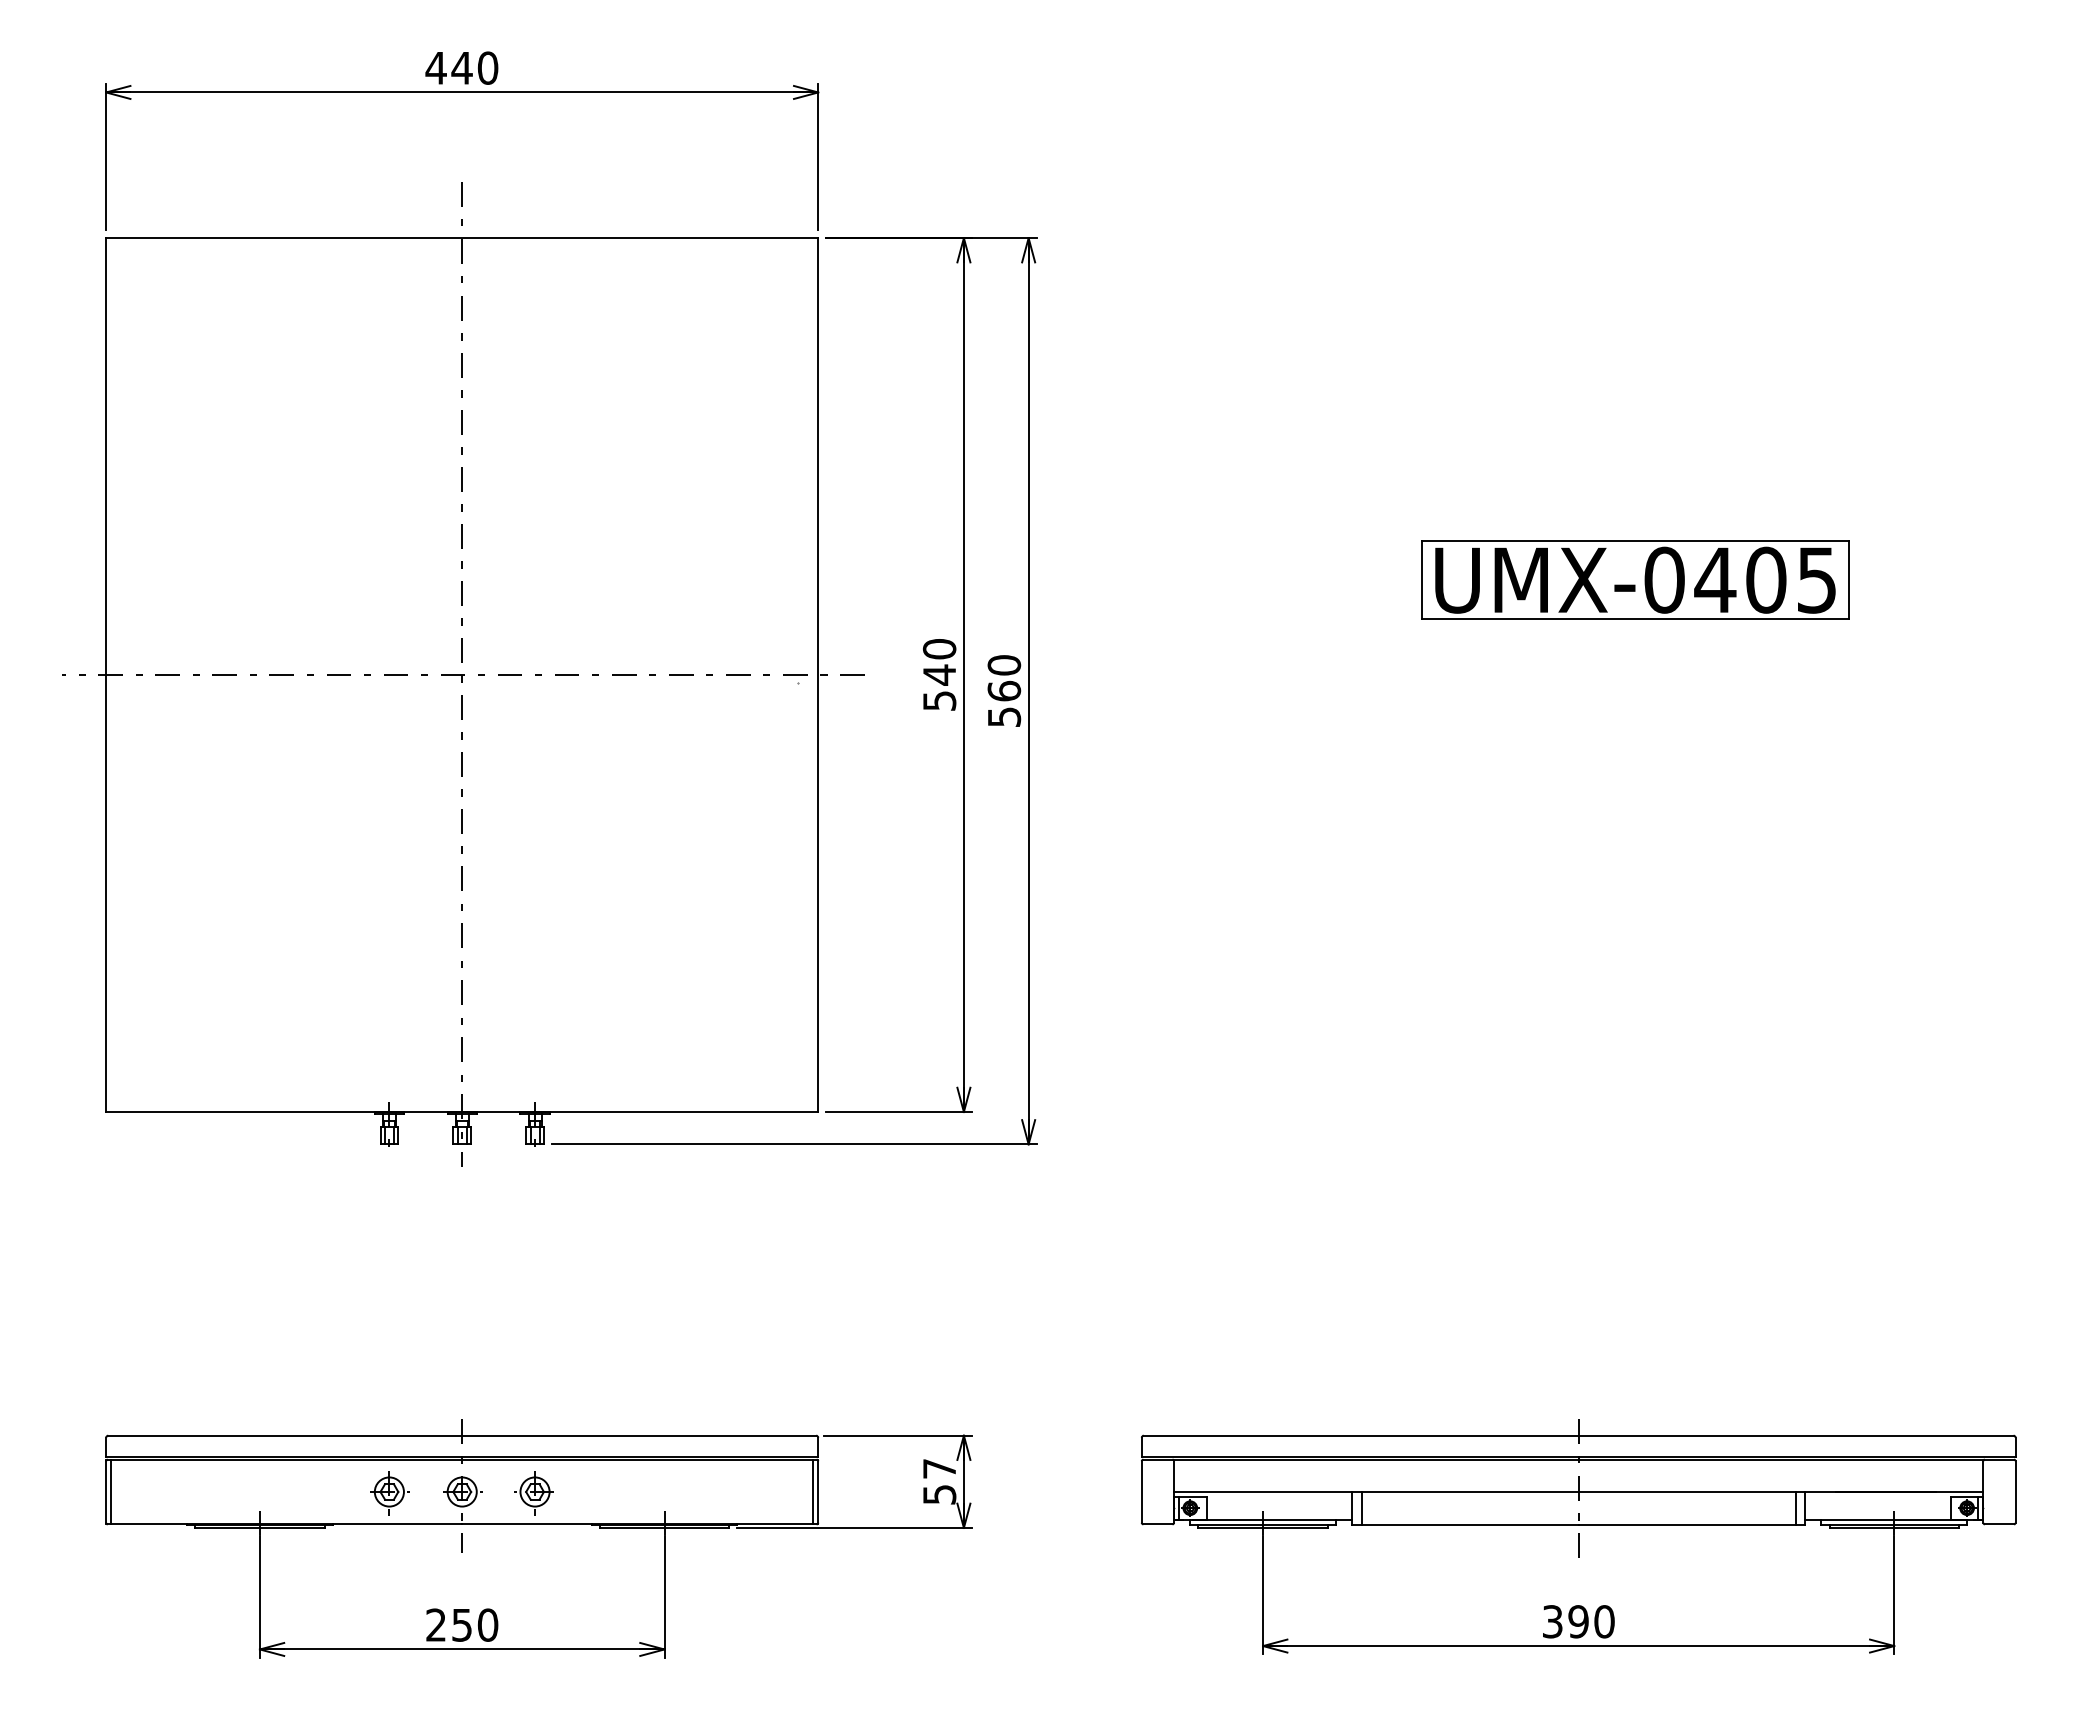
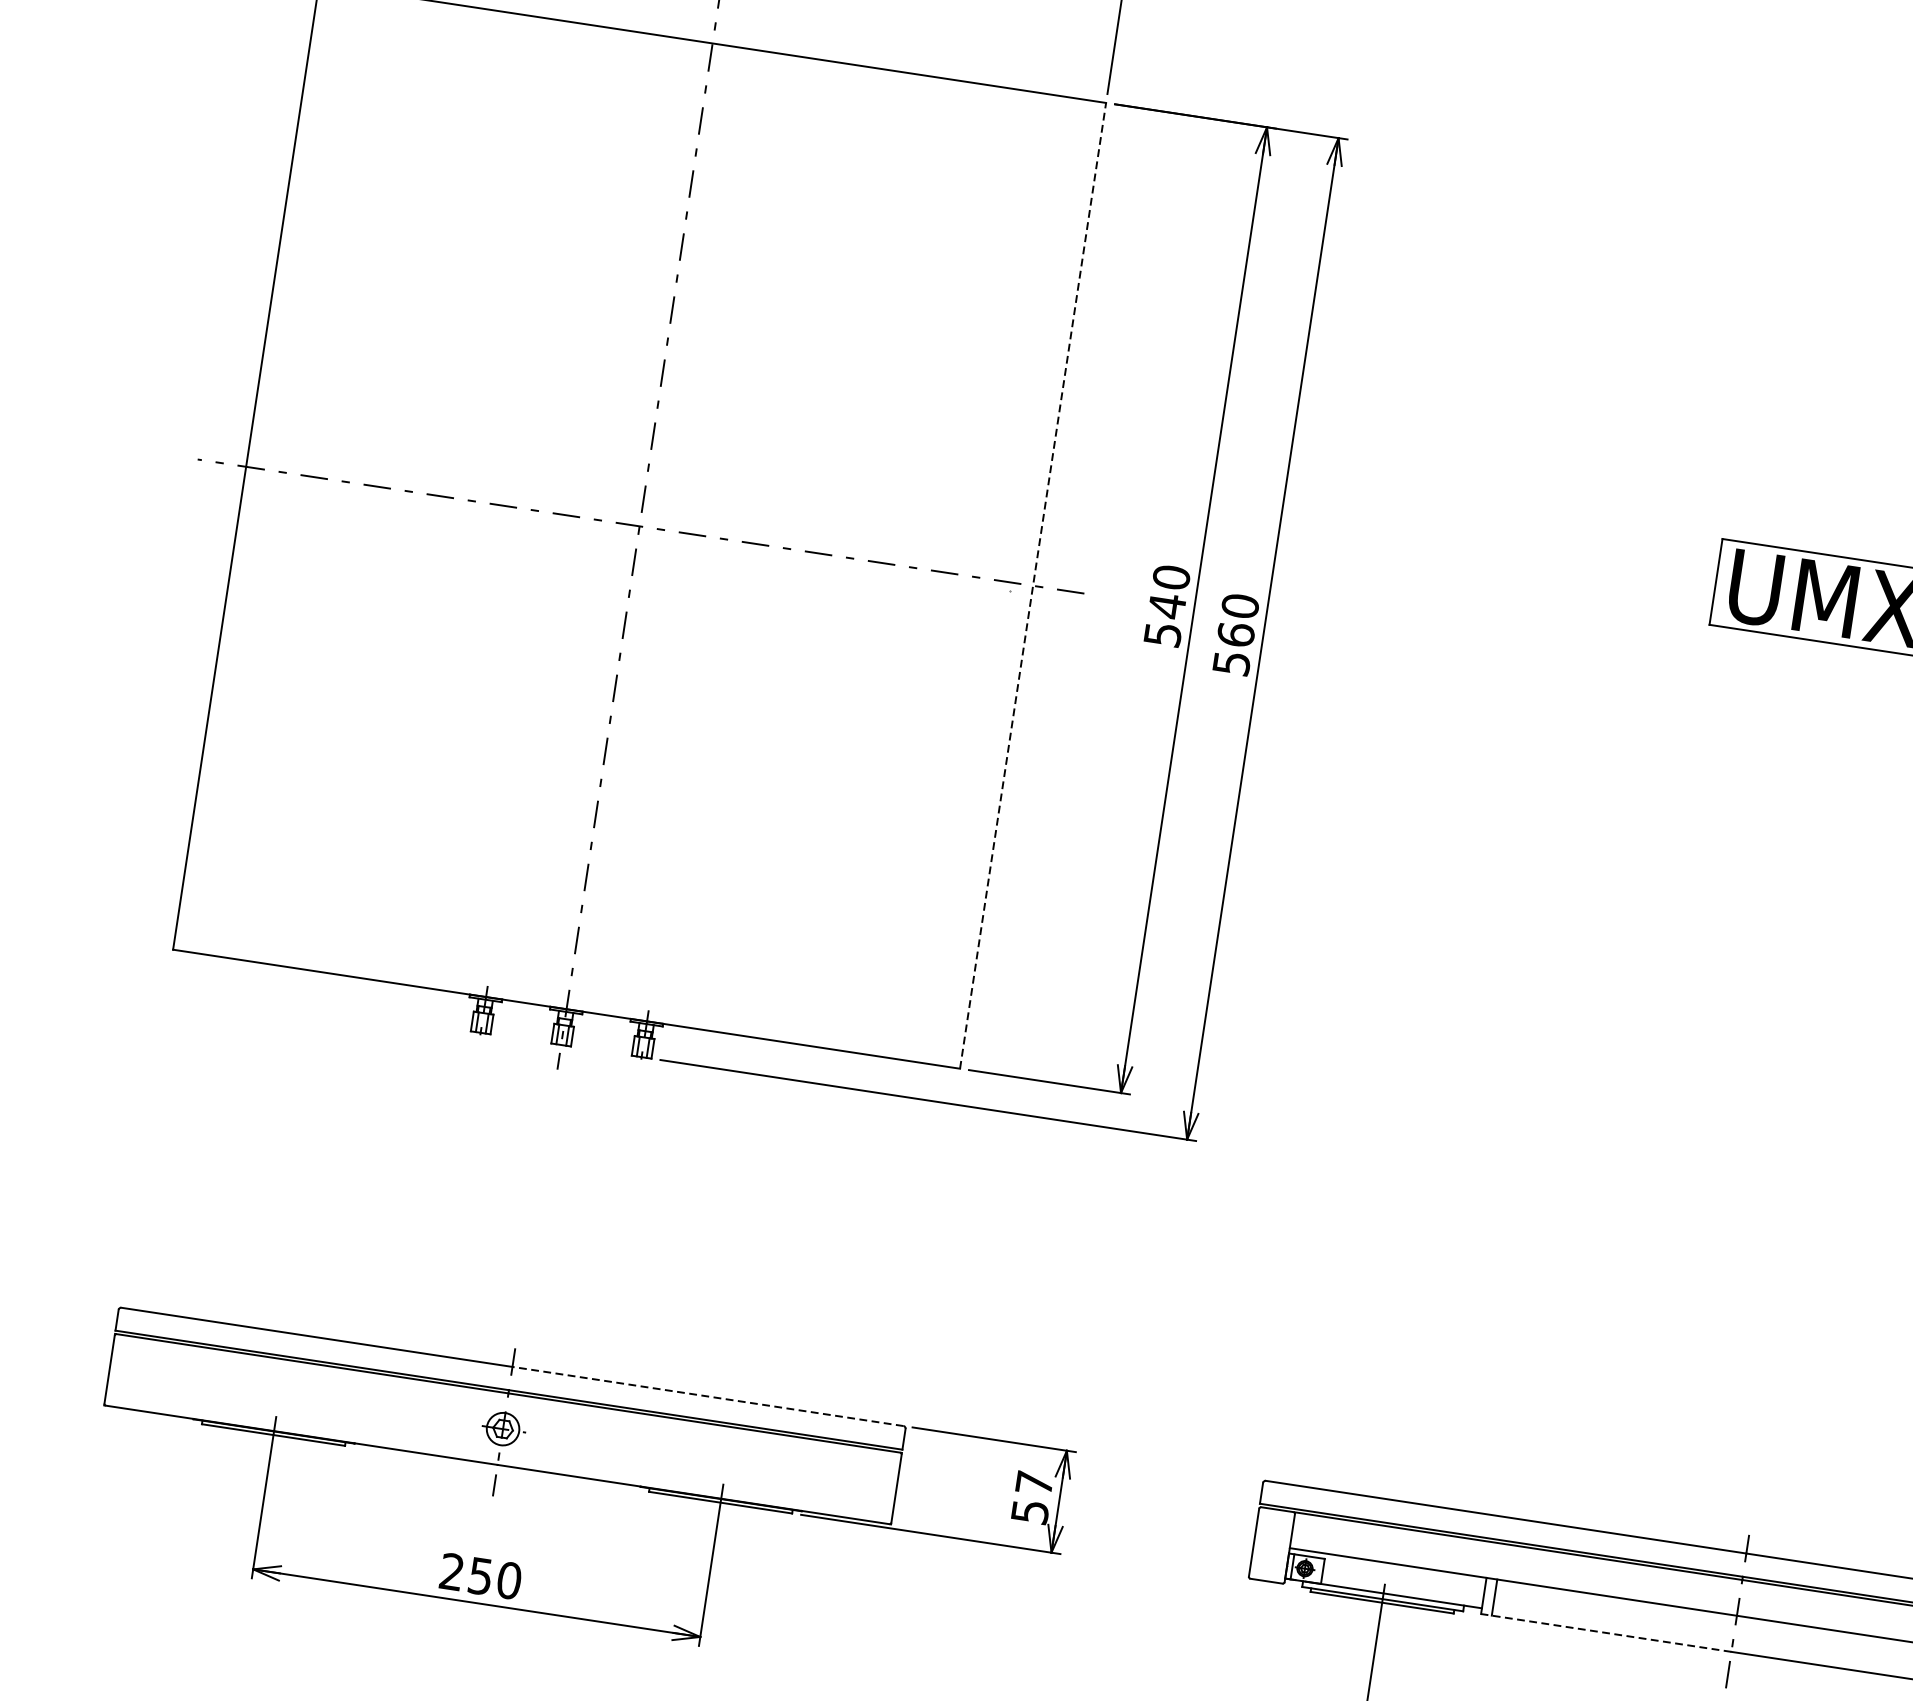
line: (818, 675) -> (1033, 586), solid -> dashed
line: (639, 1435) -> (708, 1396), solid -> dashed
line: (111, 1491) -> (115, 1369), removed
line: (813, 1491) -> (891, 1487), removed
part: (389, 1493) -> (422, 1418), removed
part: (533, 1493) -> (581, 1442), removed
line: (1464, 1524) -> (1605, 1632), solid -> dashed

